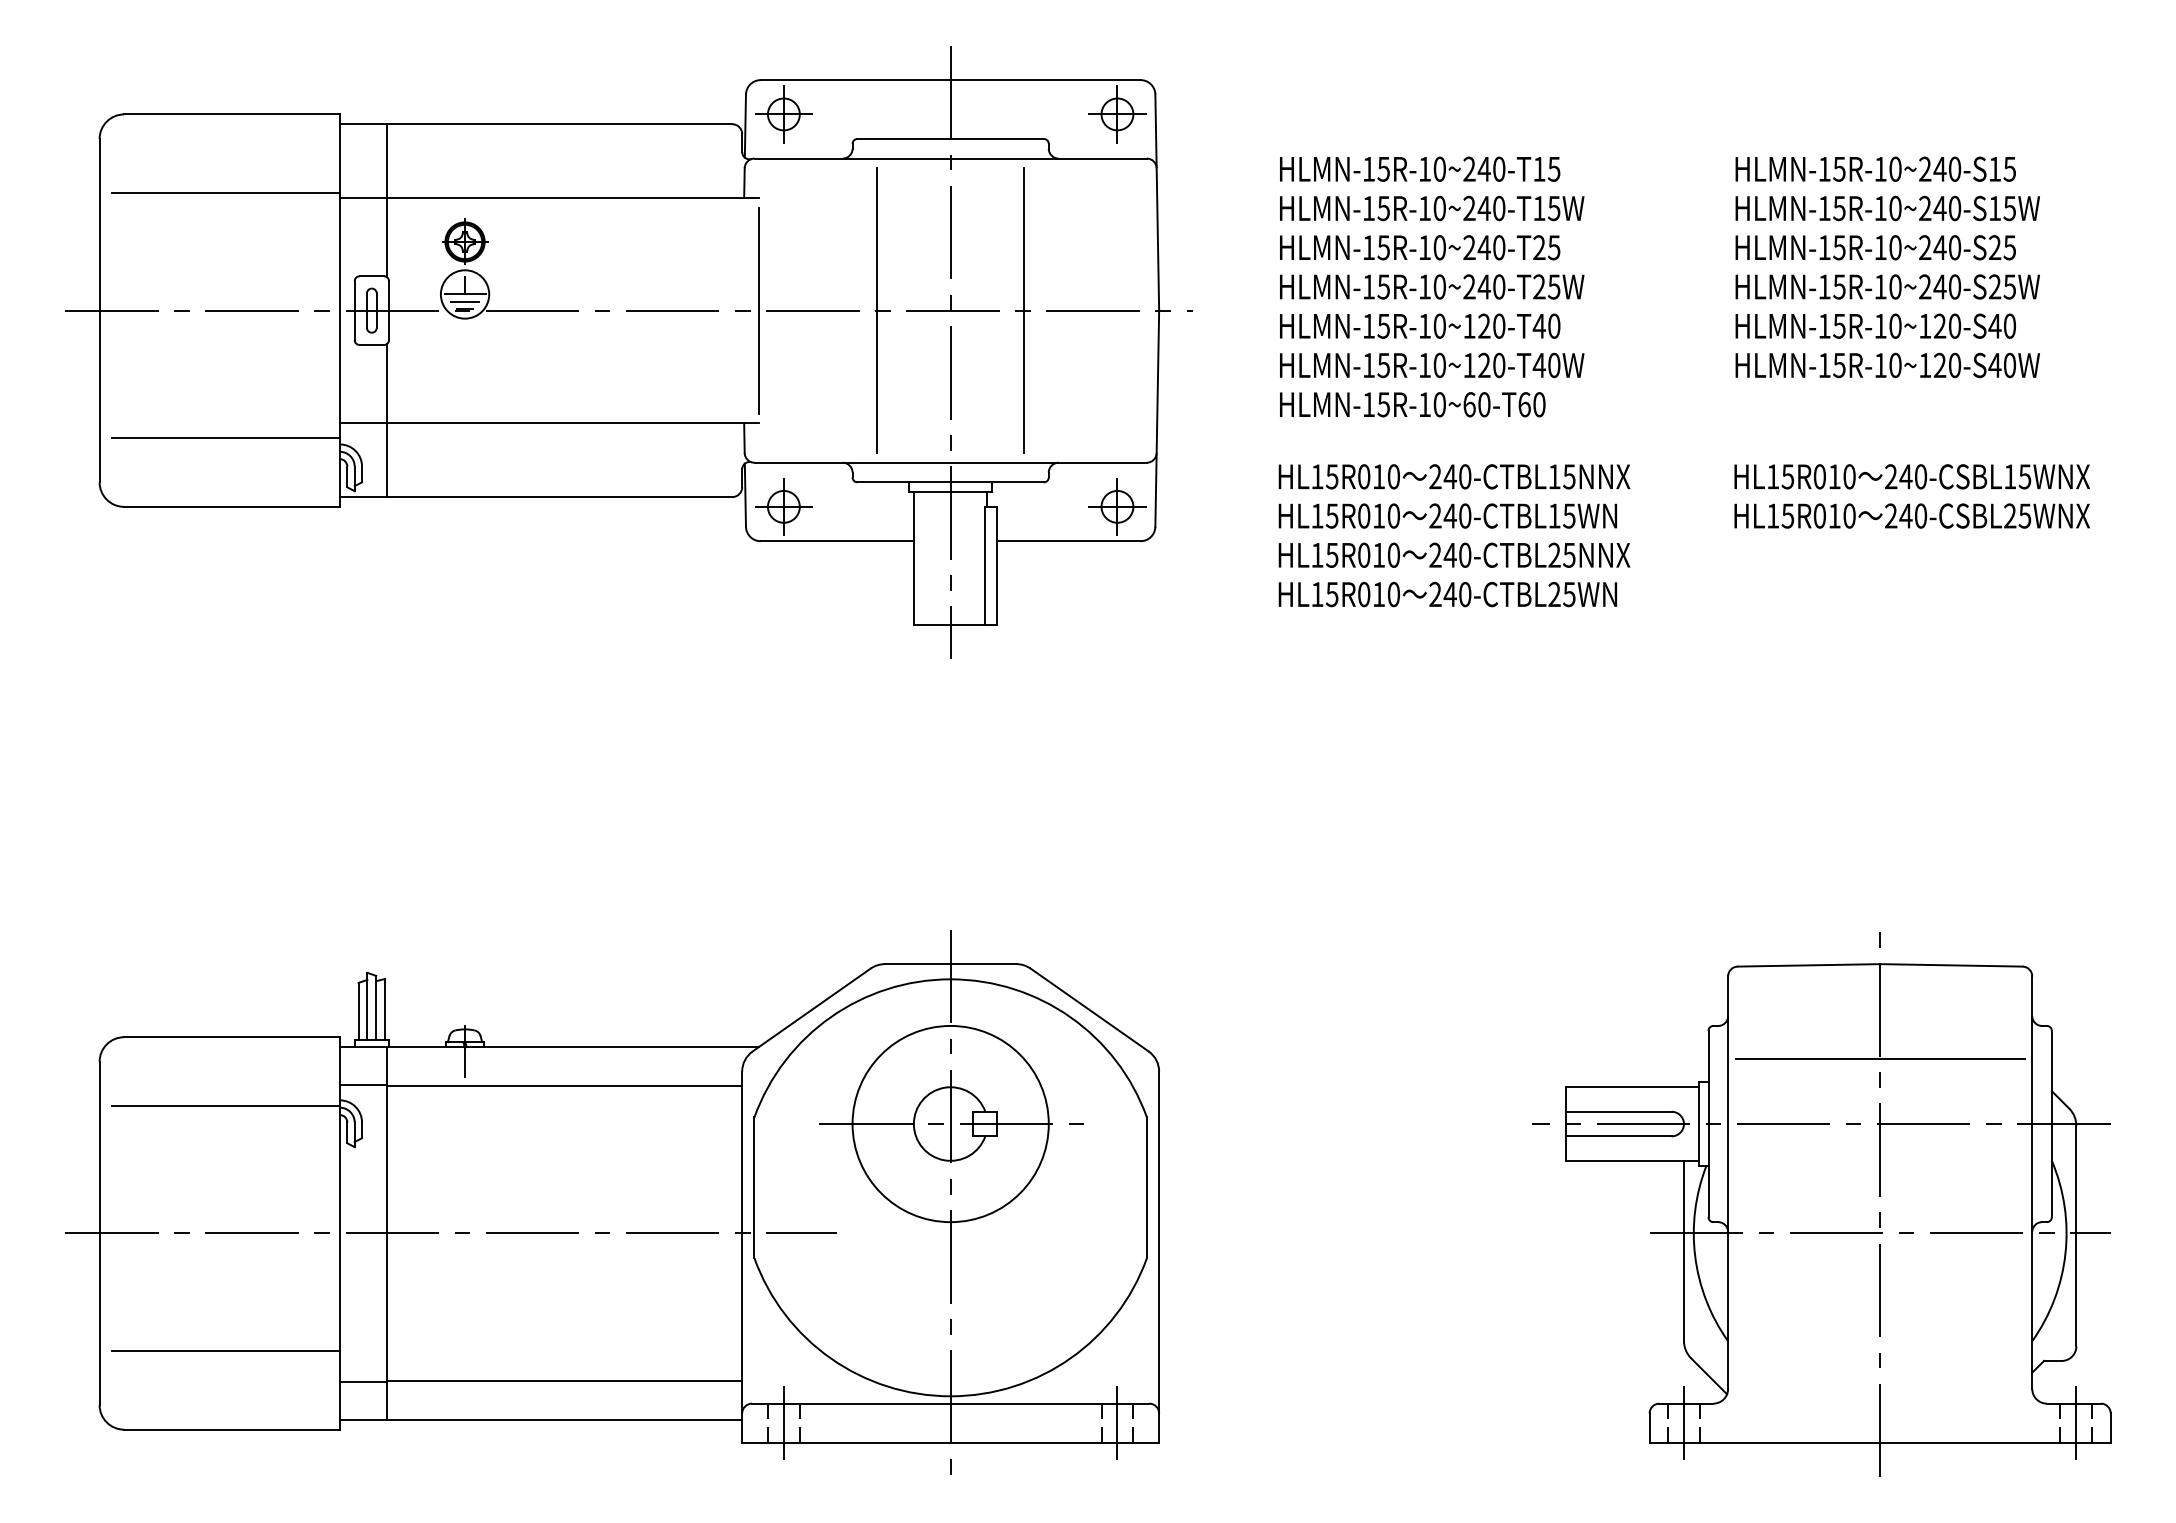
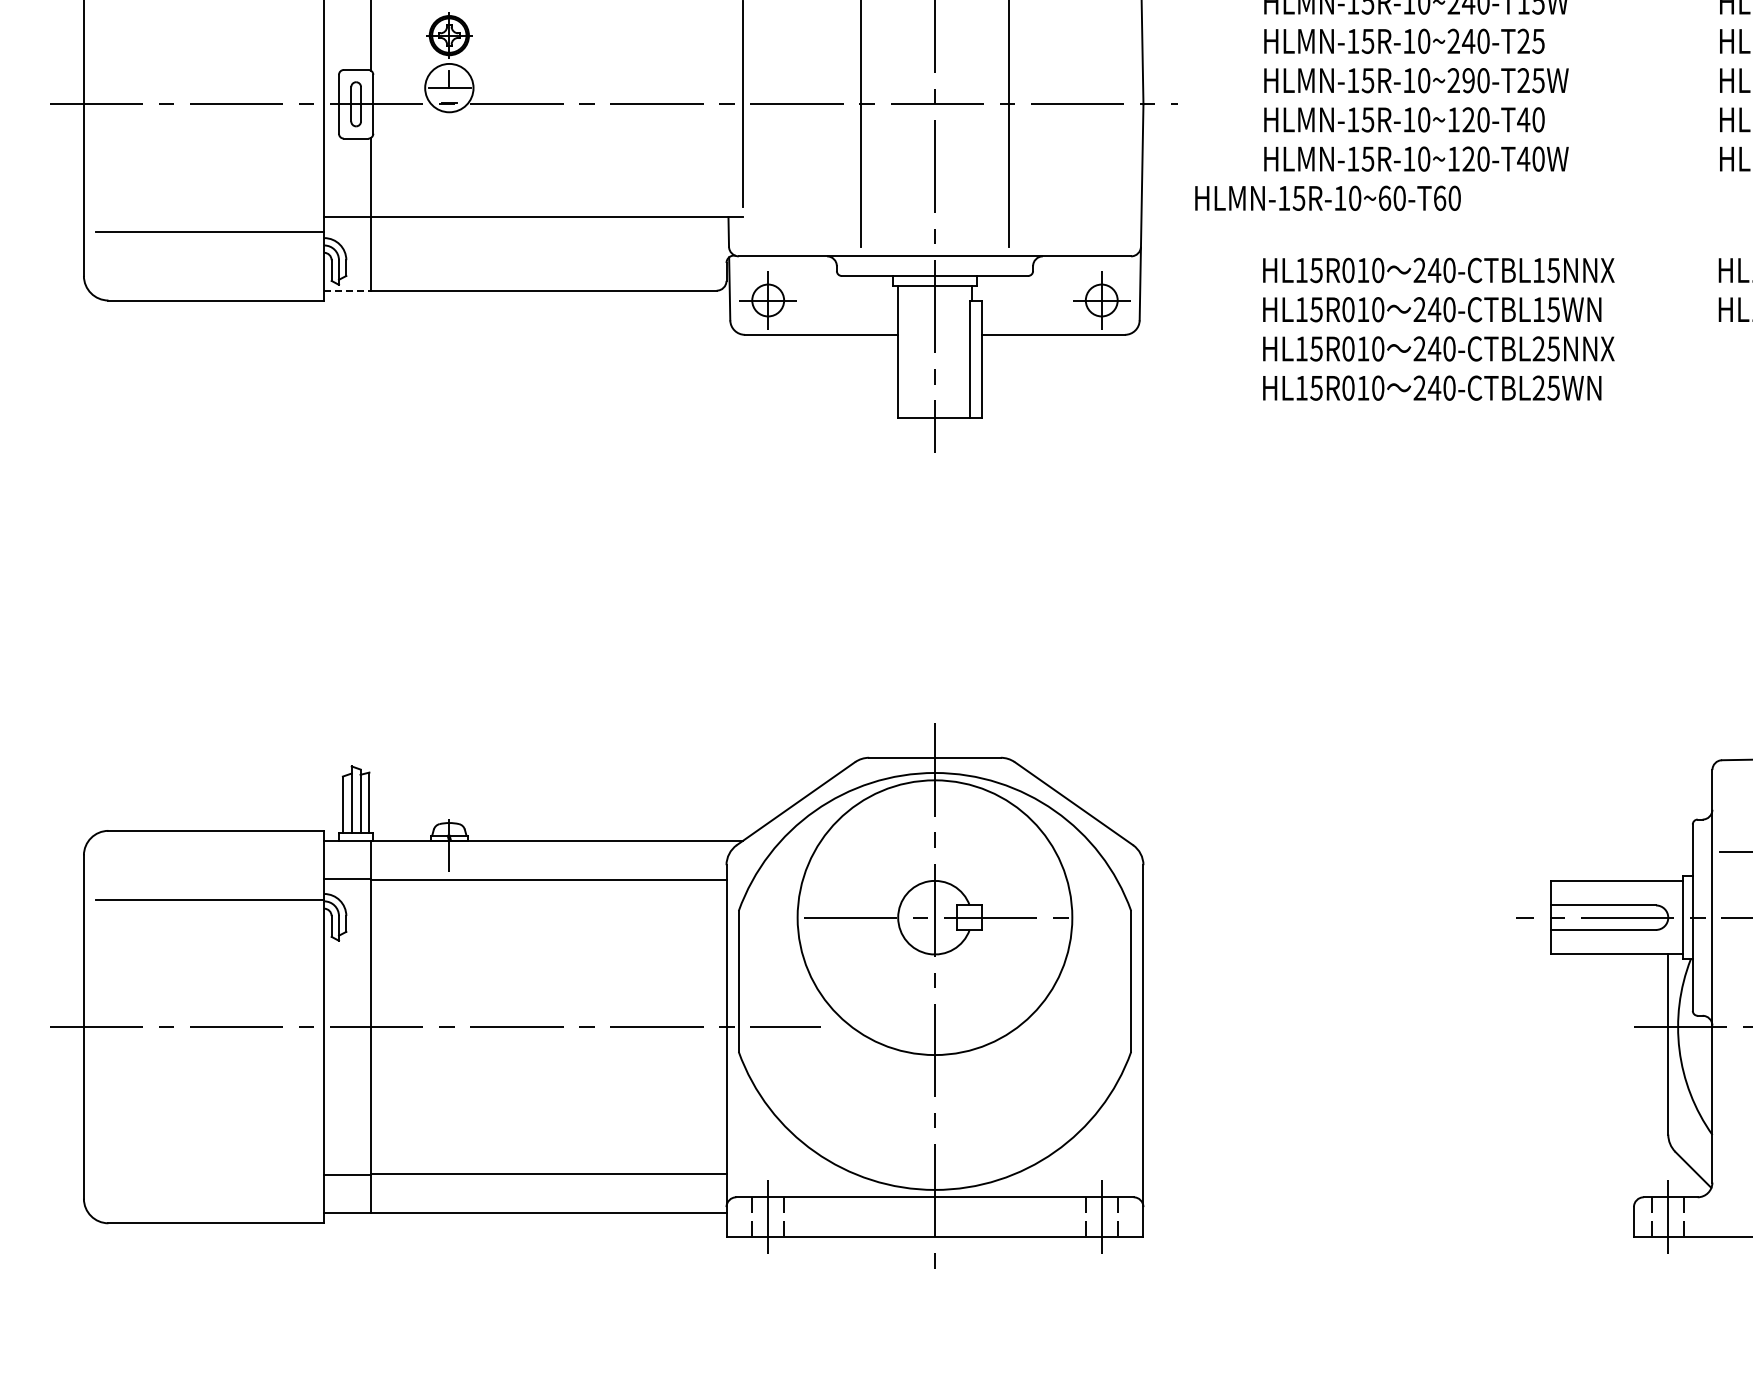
text: (1483, 286) -> (1467, 80), HLMN-15R-10~240-T25W -> HLMN-15R-10~290-T25W
line: (464, 301) -> (448, 95), removed
text: (1412, 404) -> (1327, 198), moved
line: (363, 497) -> (347, 291), solid -> dashed
circle: (950, 1123) -> (934, 917), size x1.4
line: (225, 1351) -> (209, 1145), removed

